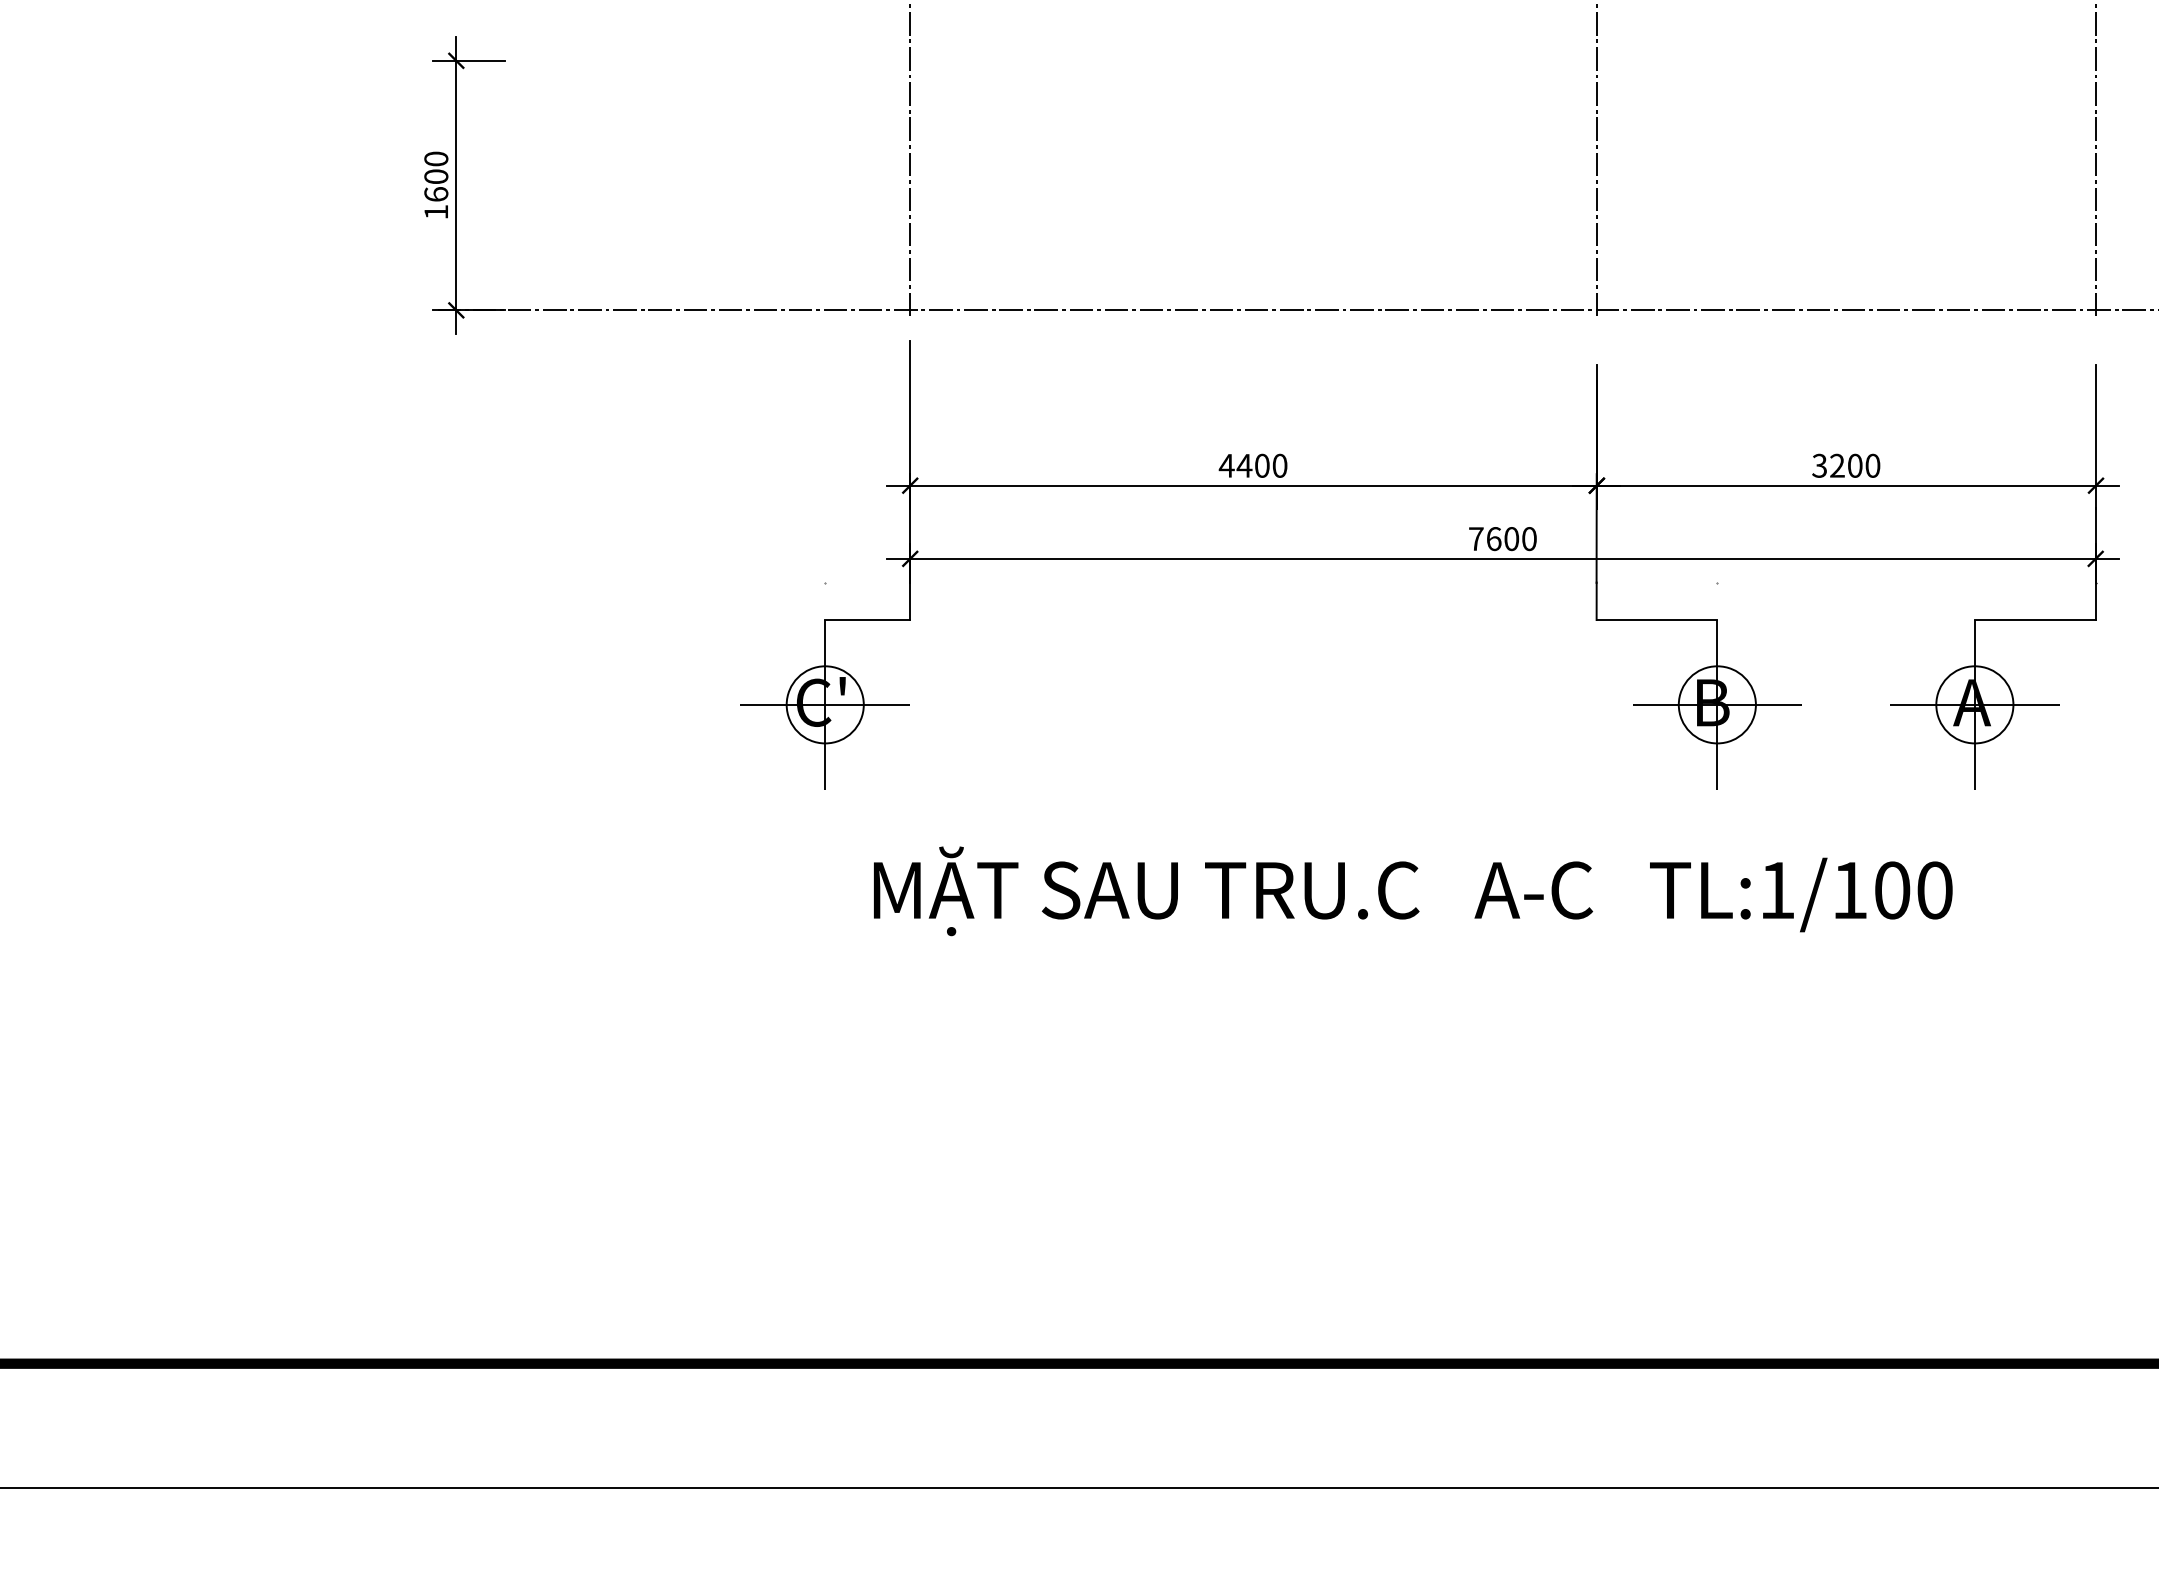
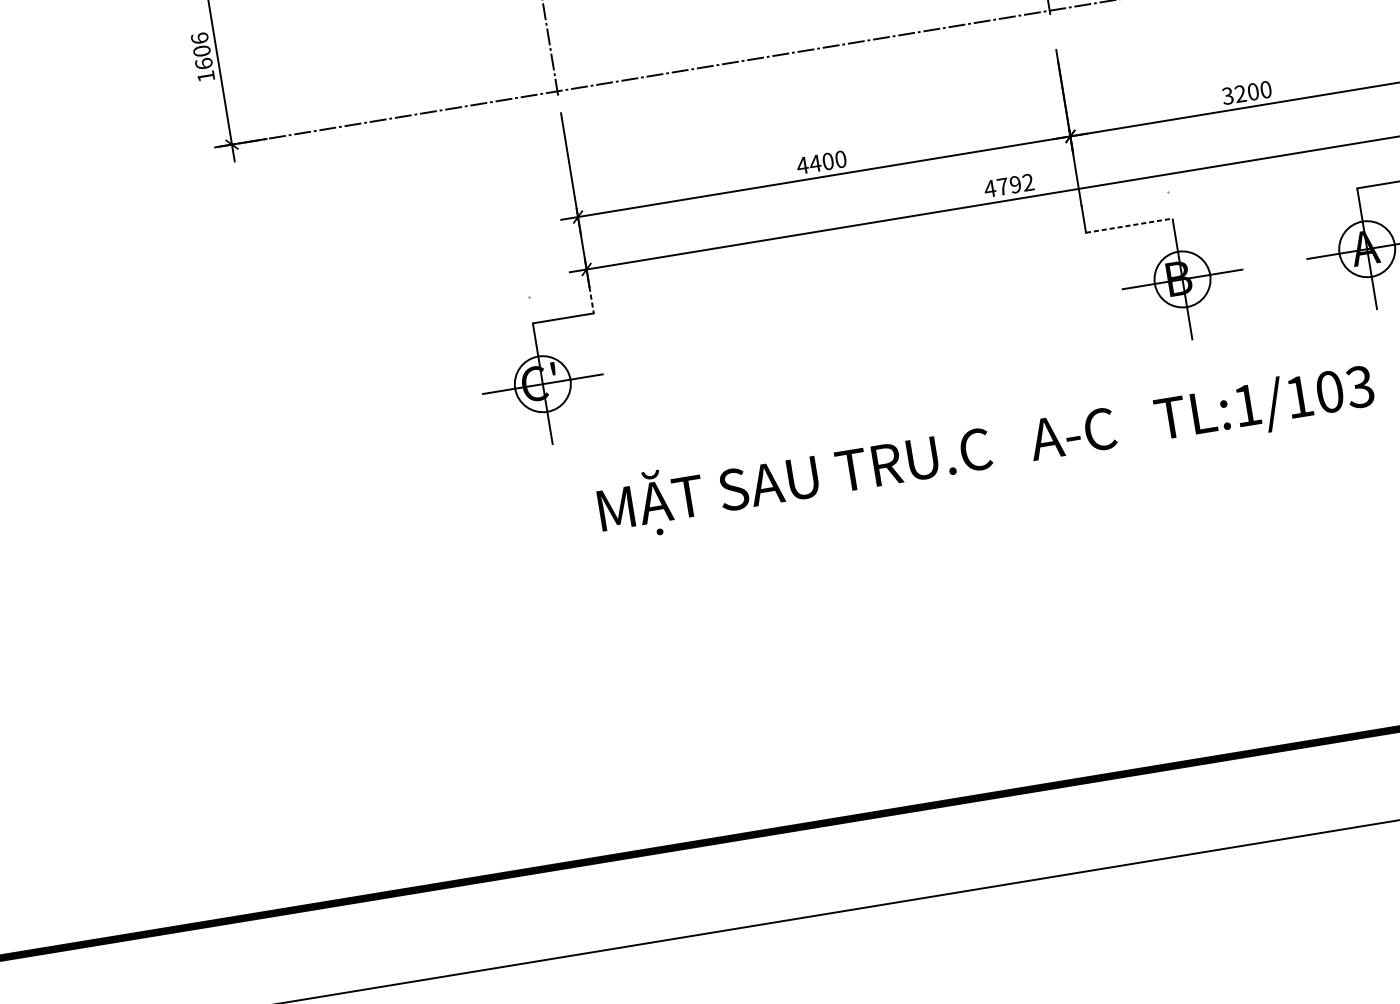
text: (436, 158) -> (199, 38), 1600 -> 1606
text: (1502, 539) -> (1009, 186), 7600 -> 4792
line: (910, 601) -> (591, 300), solid -> dashed
line: (1657, 620) -> (1129, 225), solid -> dashed
text: (1934, 890) -> (1360, 387), TL:1/100 -> TL:1/103

